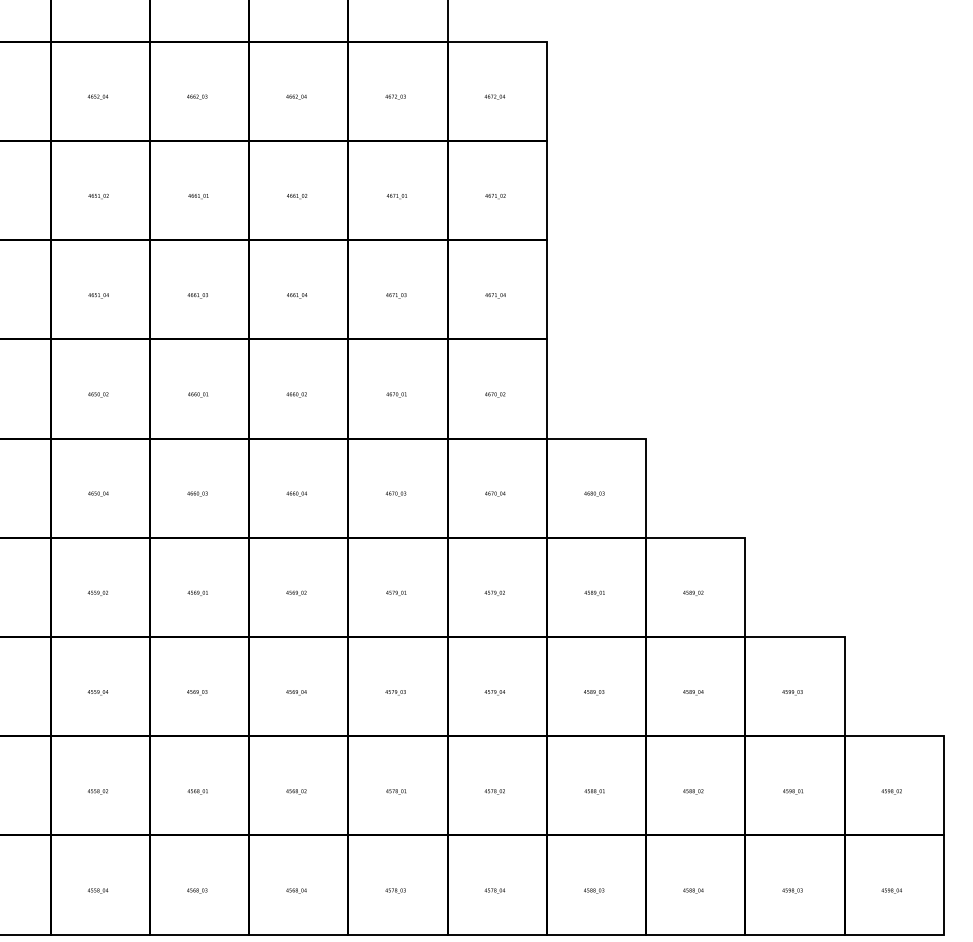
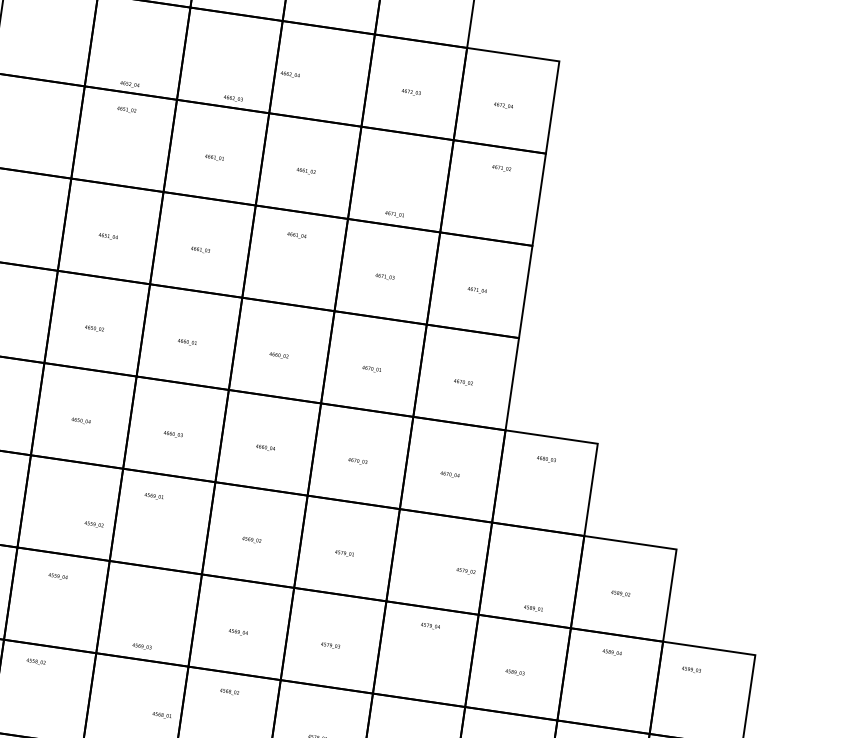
text: (97, 96) -> (129, 83), moved
text: (197, 96) -> (233, 98), moved
text: (296, 96) -> (290, 74), moved
text: (98, 196) -> (126, 110), moved
text: (396, 196) -> (394, 214), moved
text: (495, 196) -> (501, 168), moved
text: (297, 295) -> (297, 235), moved
text: (594, 493) -> (546, 458), moved
text: (97, 592) -> (93, 523), moved
text: (197, 592) -> (153, 495), moved
text: (494, 592) -> (465, 570), moved
text: (594, 592) -> (533, 608), moved
text: (97, 692) -> (57, 576), moved
text: (197, 692) -> (142, 646), moved
text: (494, 692) -> (430, 626), moved
text: (693, 692) -> (612, 652), moved
text: (792, 692) -> (691, 669), moved
text: (97, 791) -> (35, 661), moved
text: (197, 791) -> (161, 715), moved
text: (296, 791) -> (229, 691), moved

